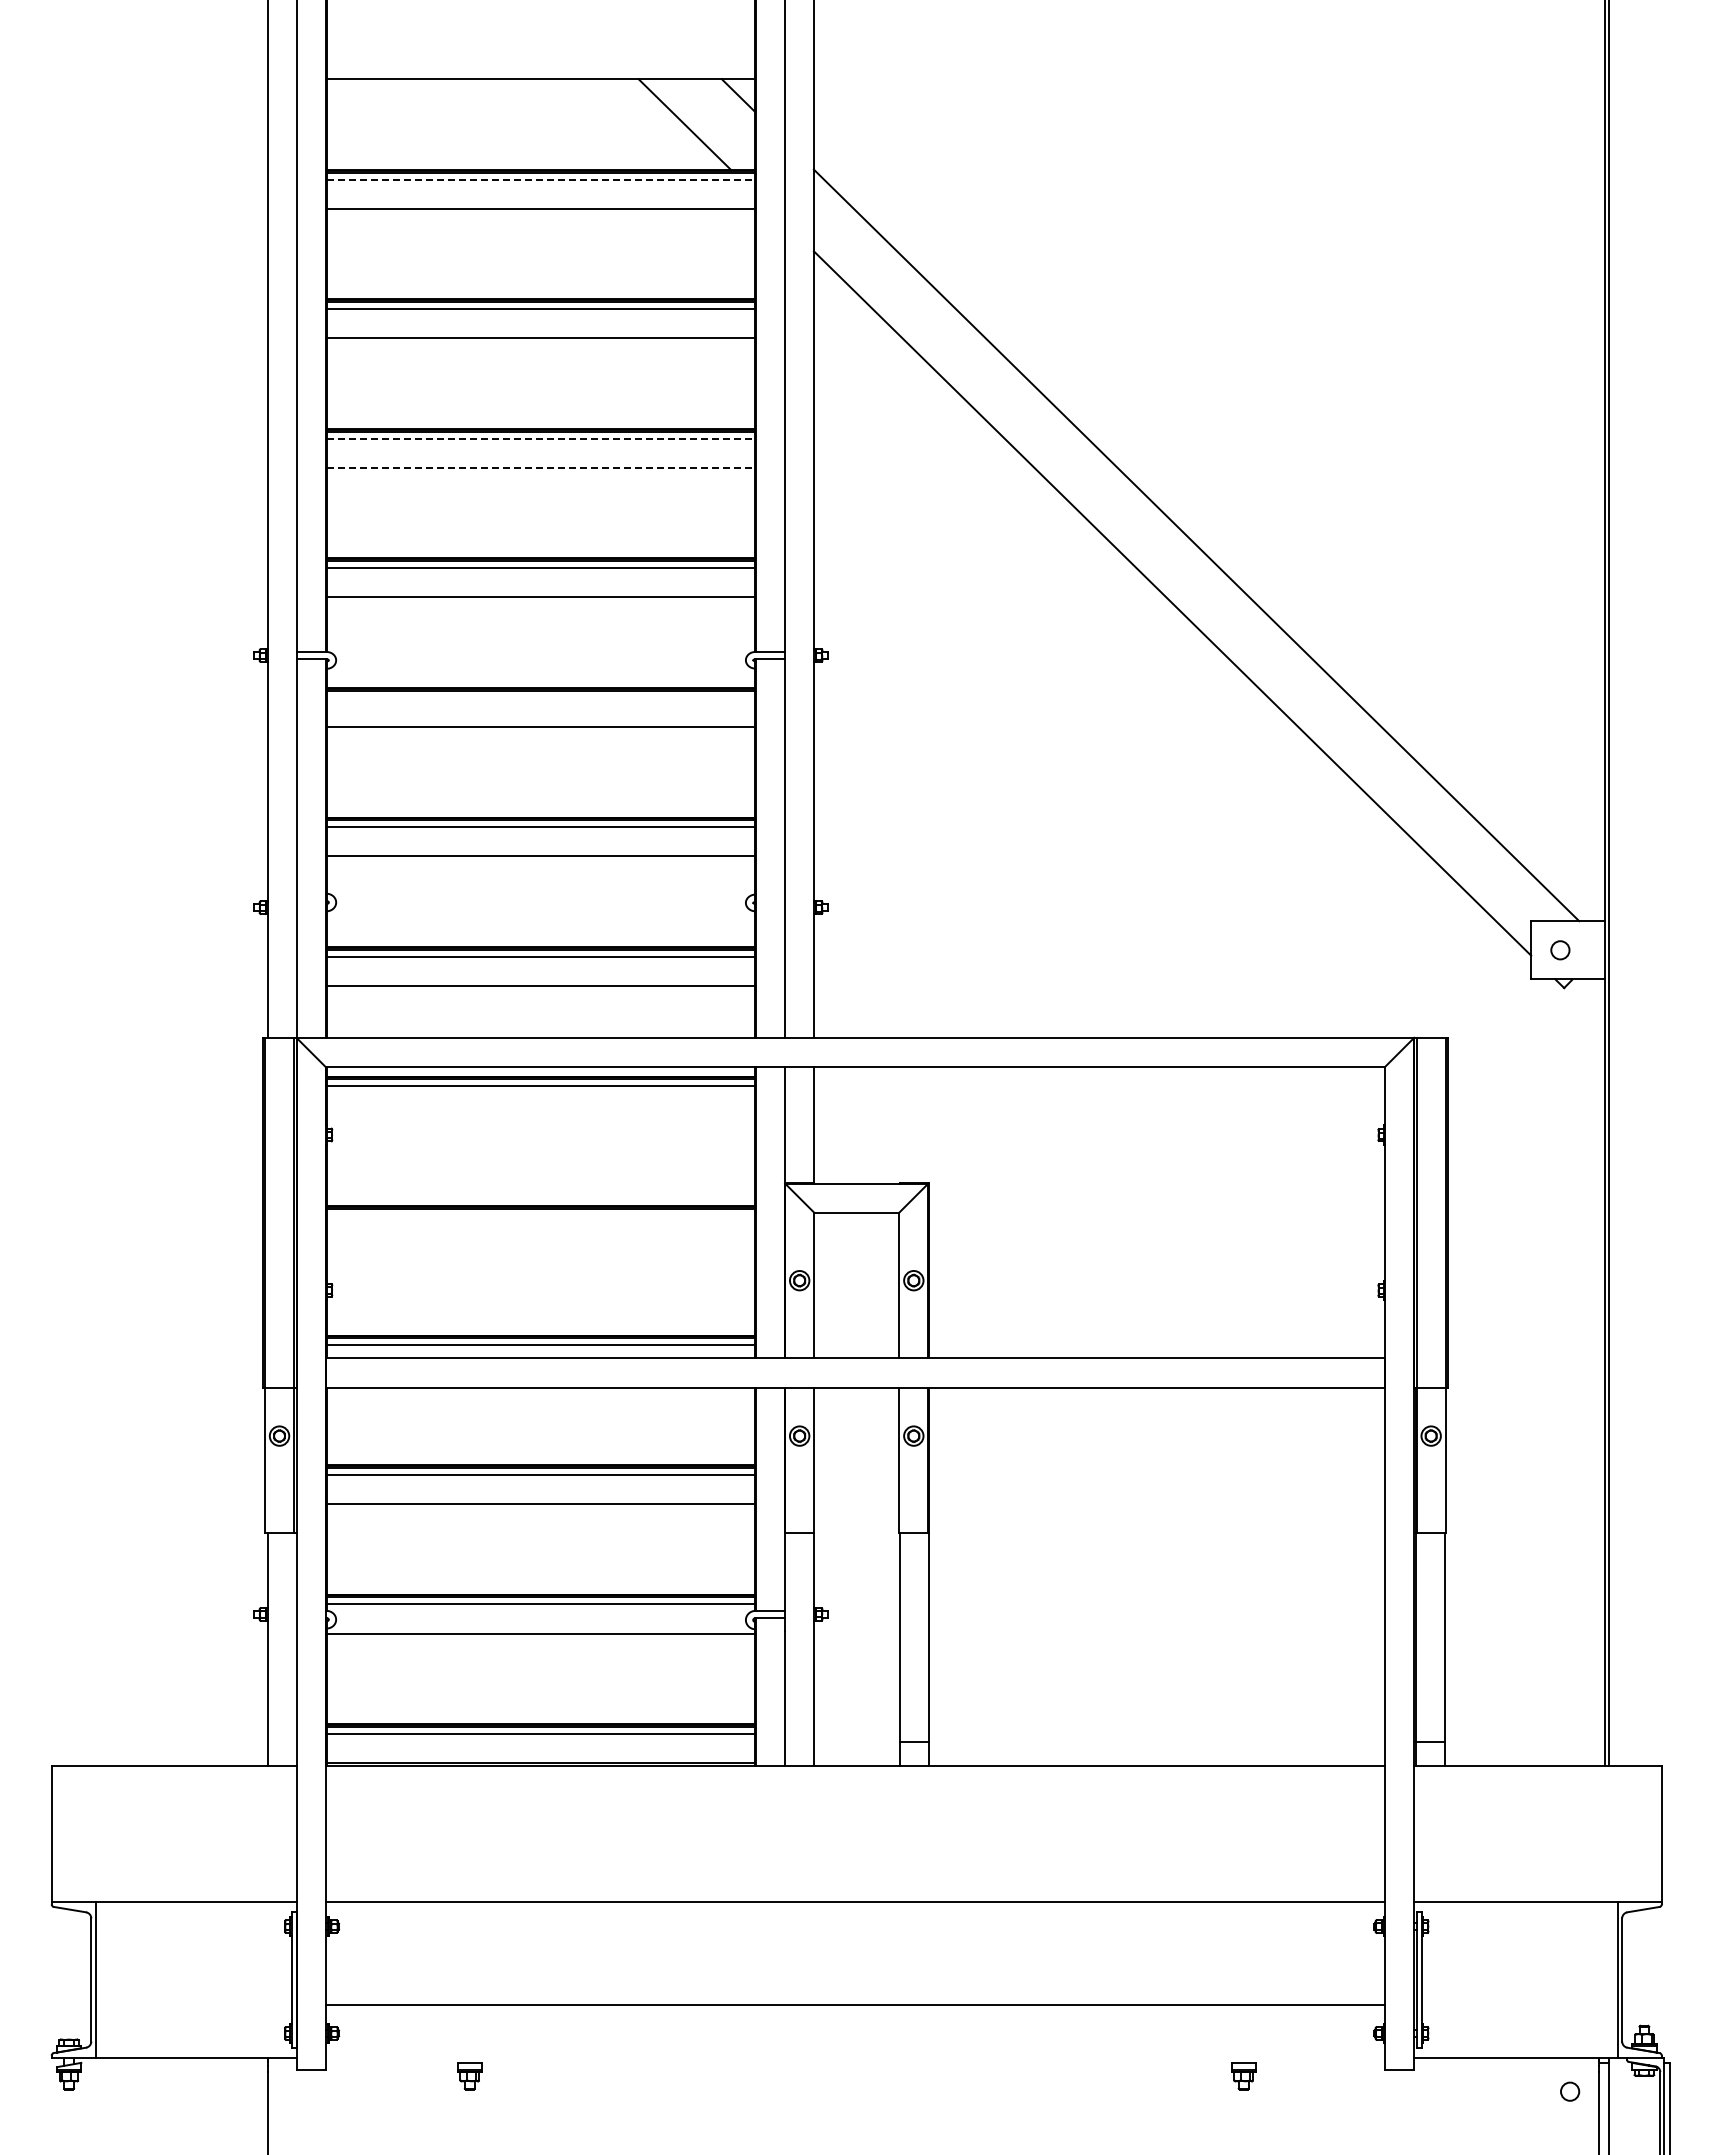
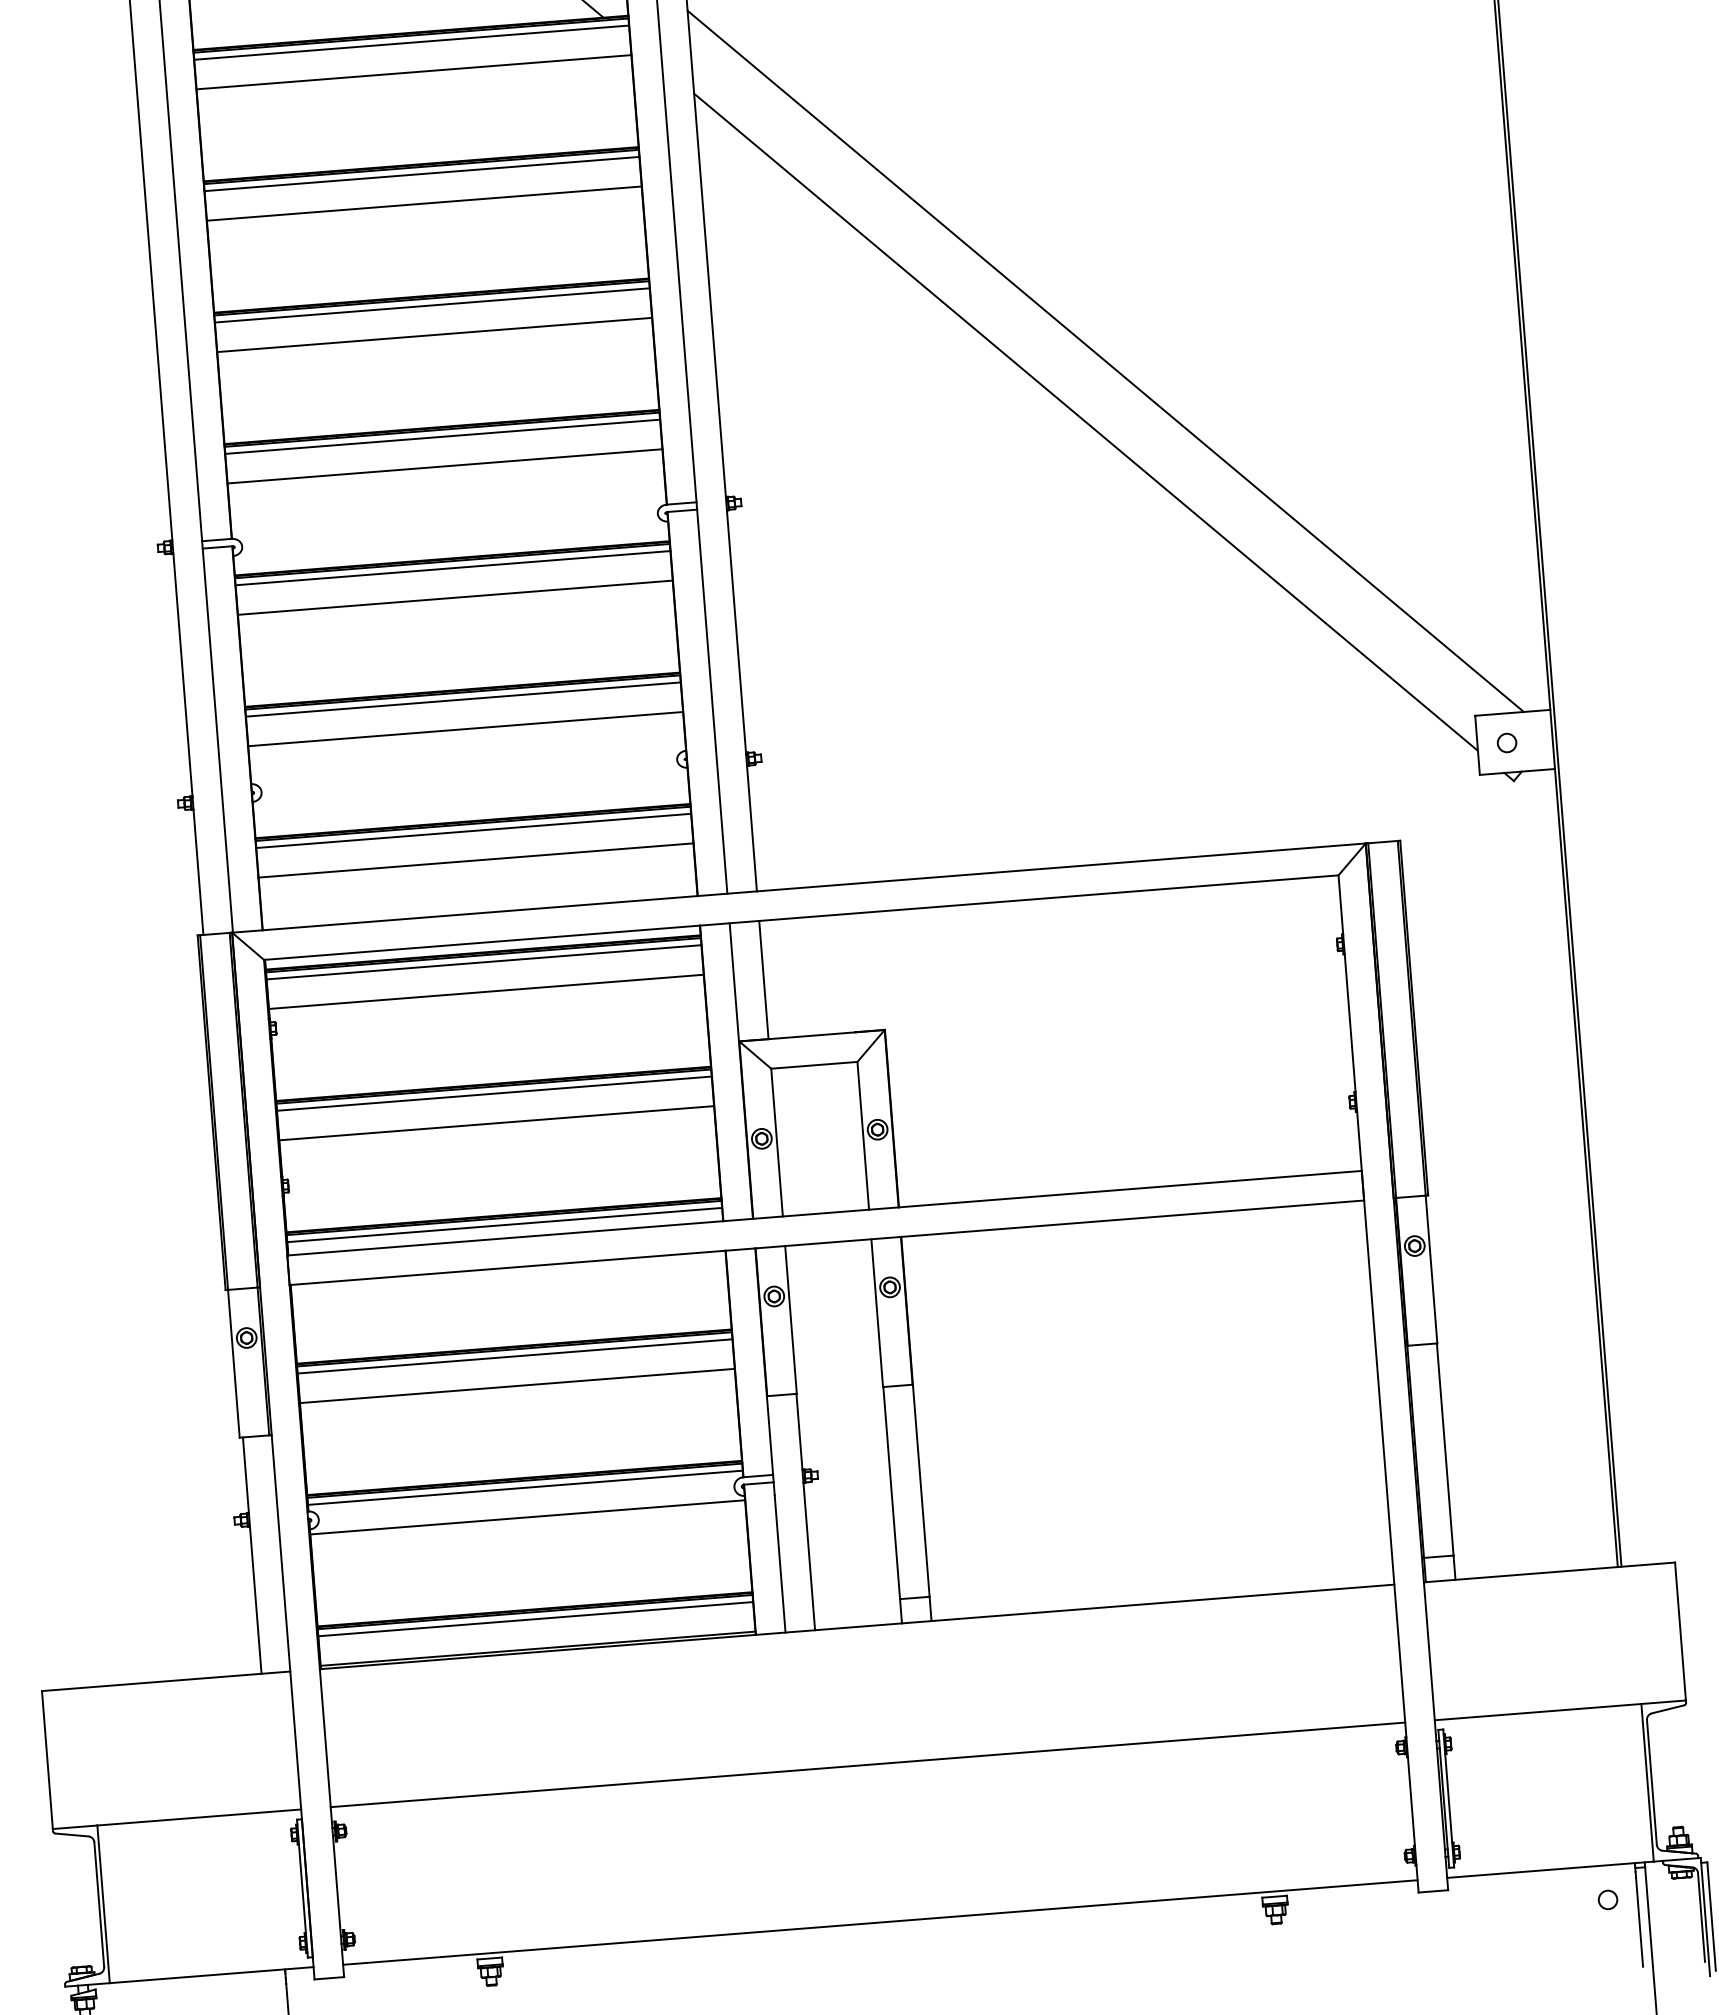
line: (541, 179) -> (412, 42), dashed -> solid
line: (541, 438) -> (432, 305), dashed -> solid
line: (541, 467) -> (435, 334), dashed -> solid
line: (540, 697) -> (452, 568), added
line: (540, 1115) -> (485, 991), added
line: (540, 1215) -> (493, 1093), added
line: (540, 1244) -> (496, 1122), added
line: (855, 2004) -> (880, 1922), moved

